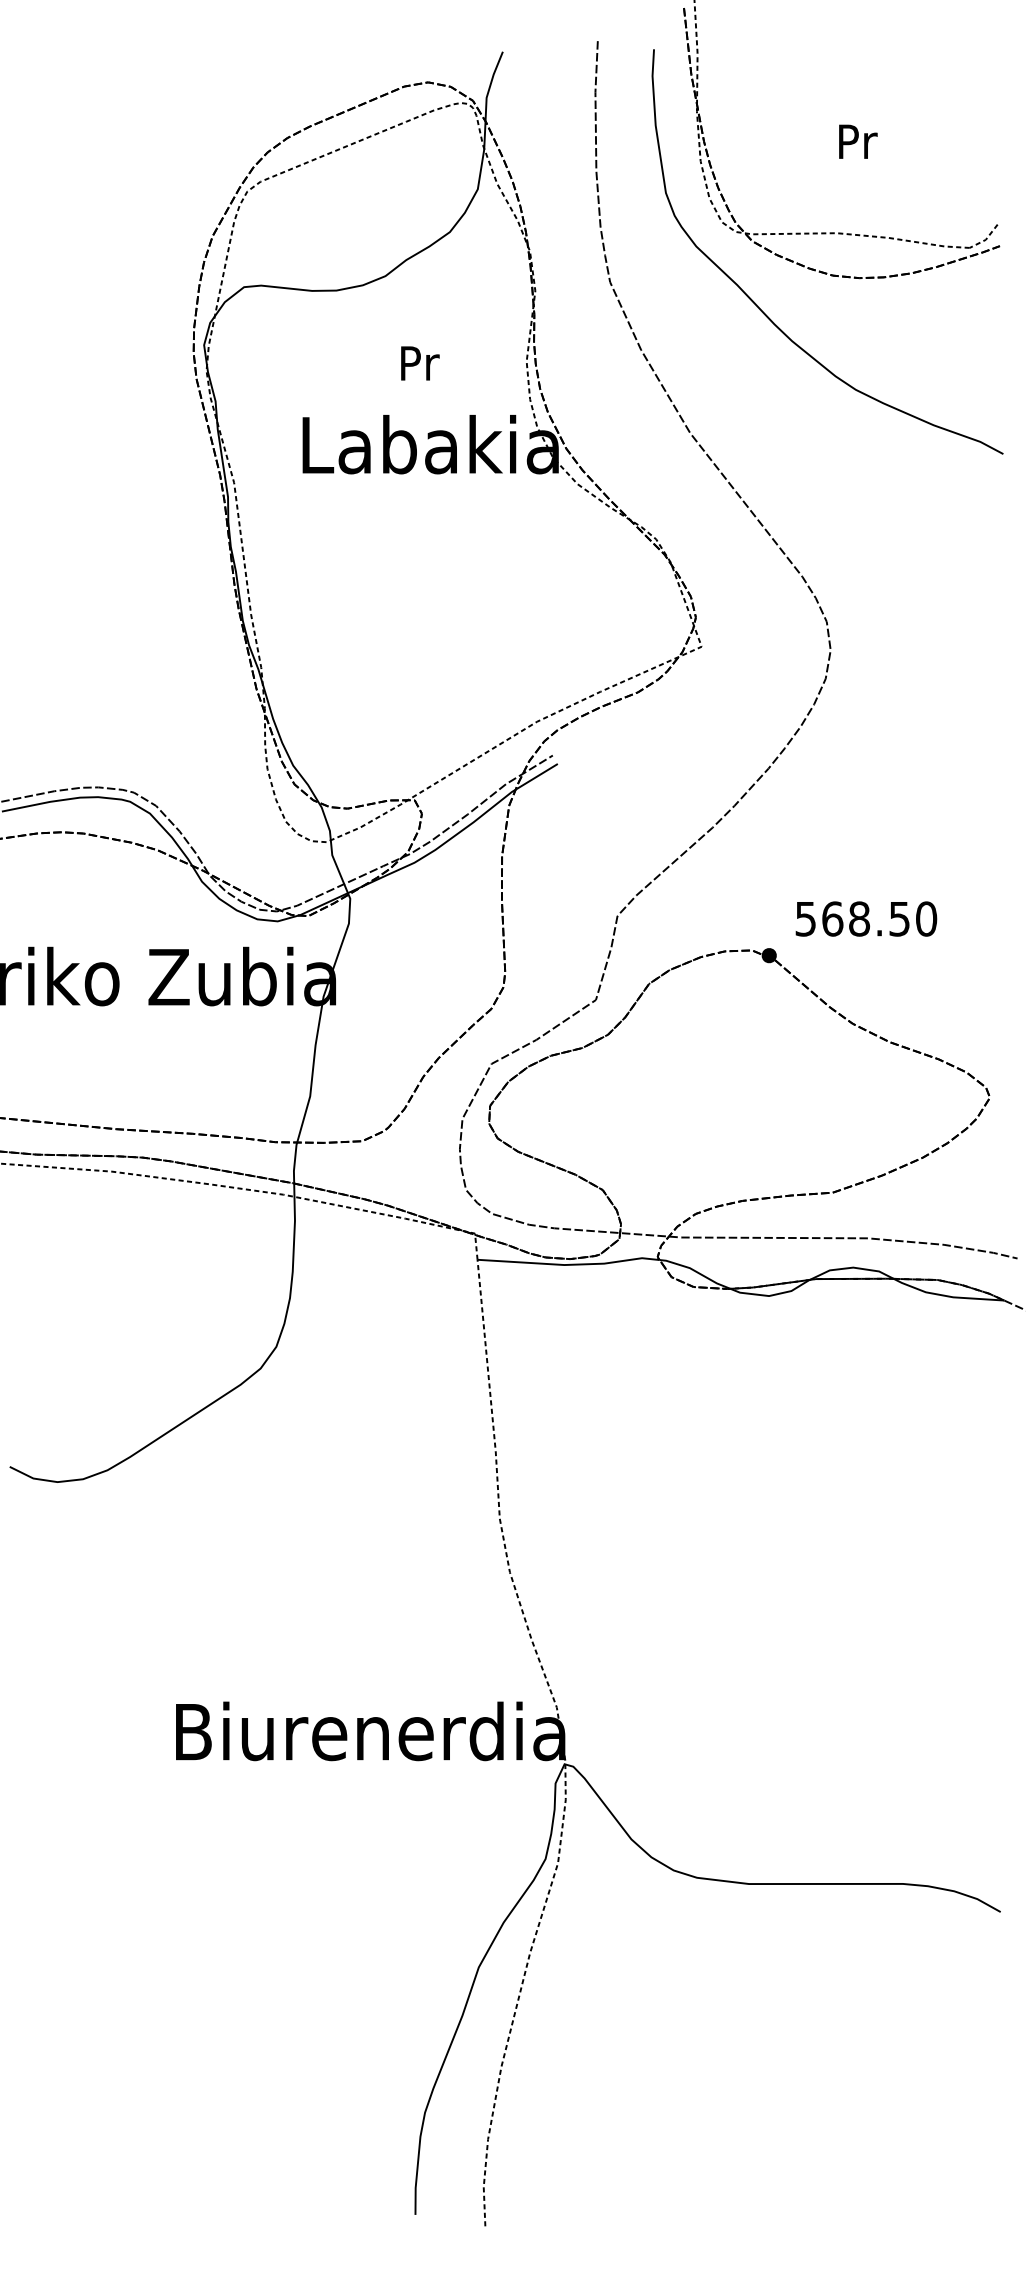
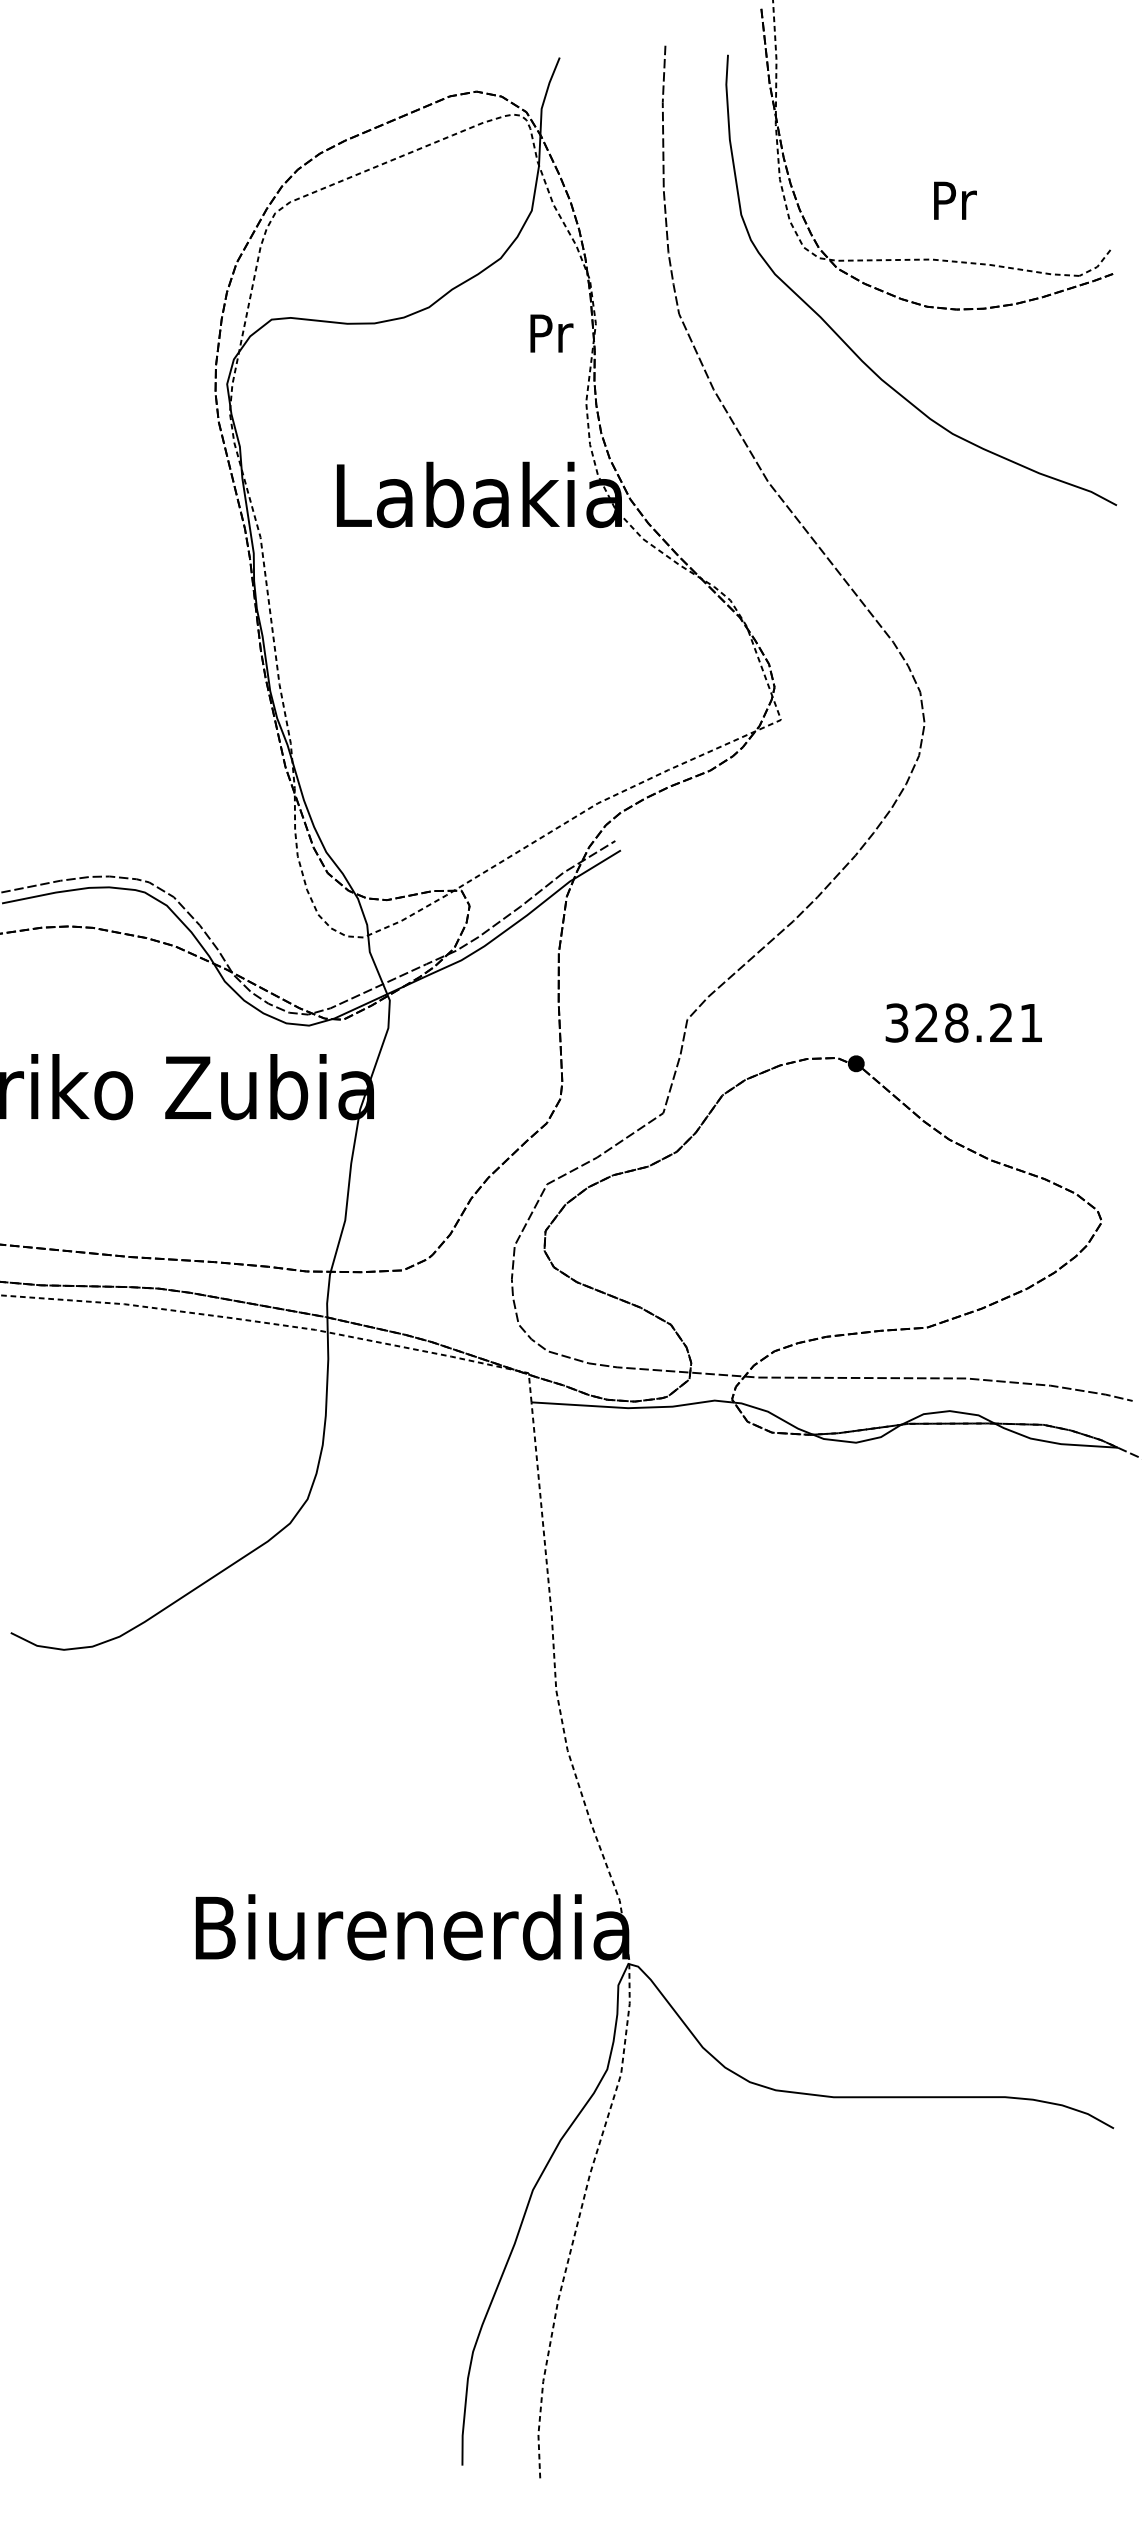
text: (858, 141) -> (955, 200), moved
text: (420, 363) -> (551, 333), moved
text: (866, 918) -> (964, 1022), 568.50 -> 328.21

